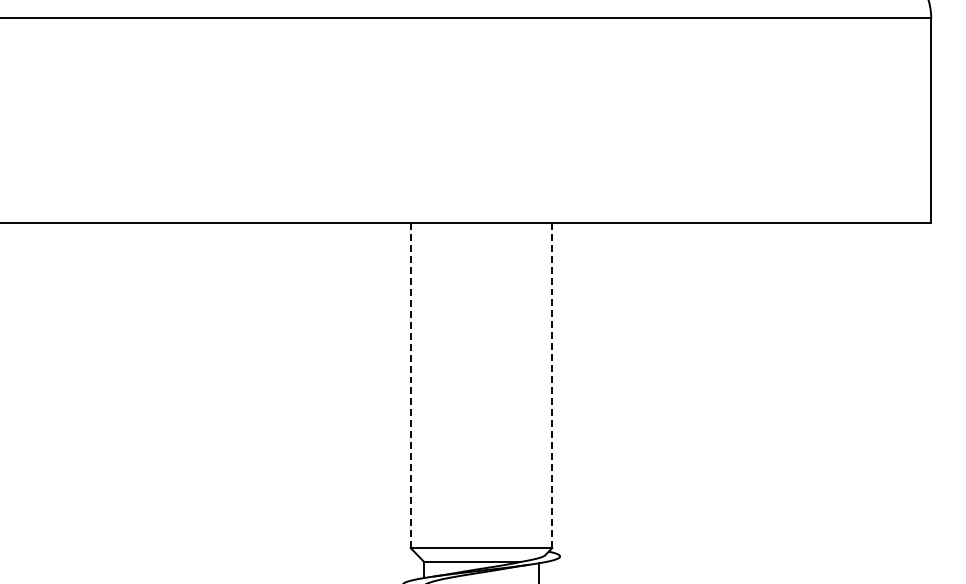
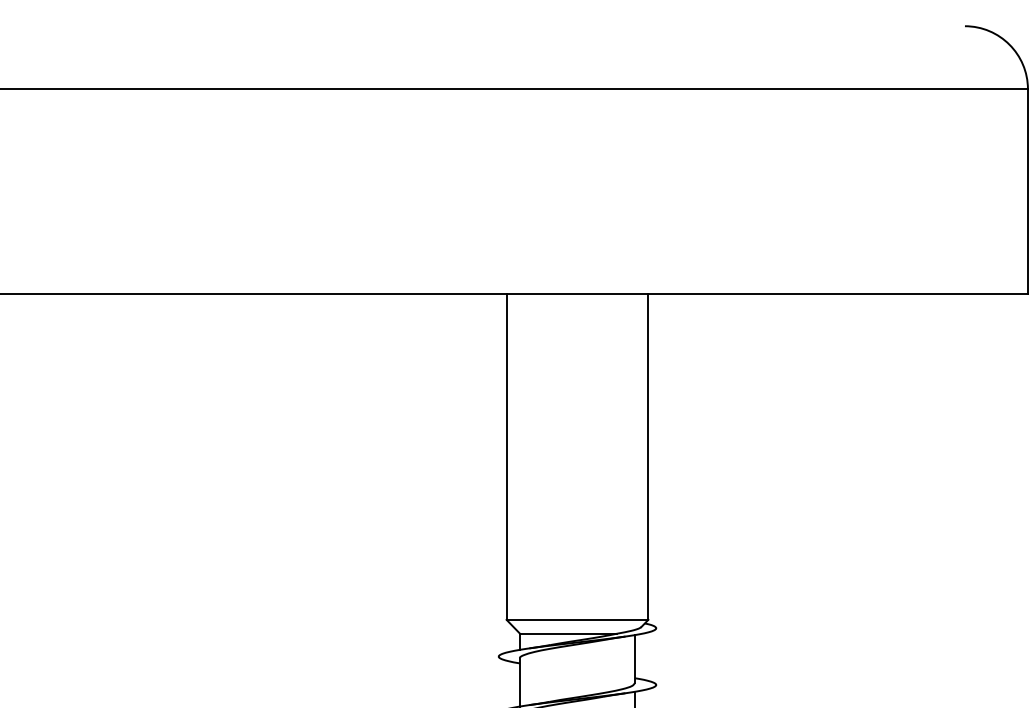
line: (410, 384) -> (506, 456), dashed -> solid
line: (552, 384) -> (648, 456), dashed -> solid

